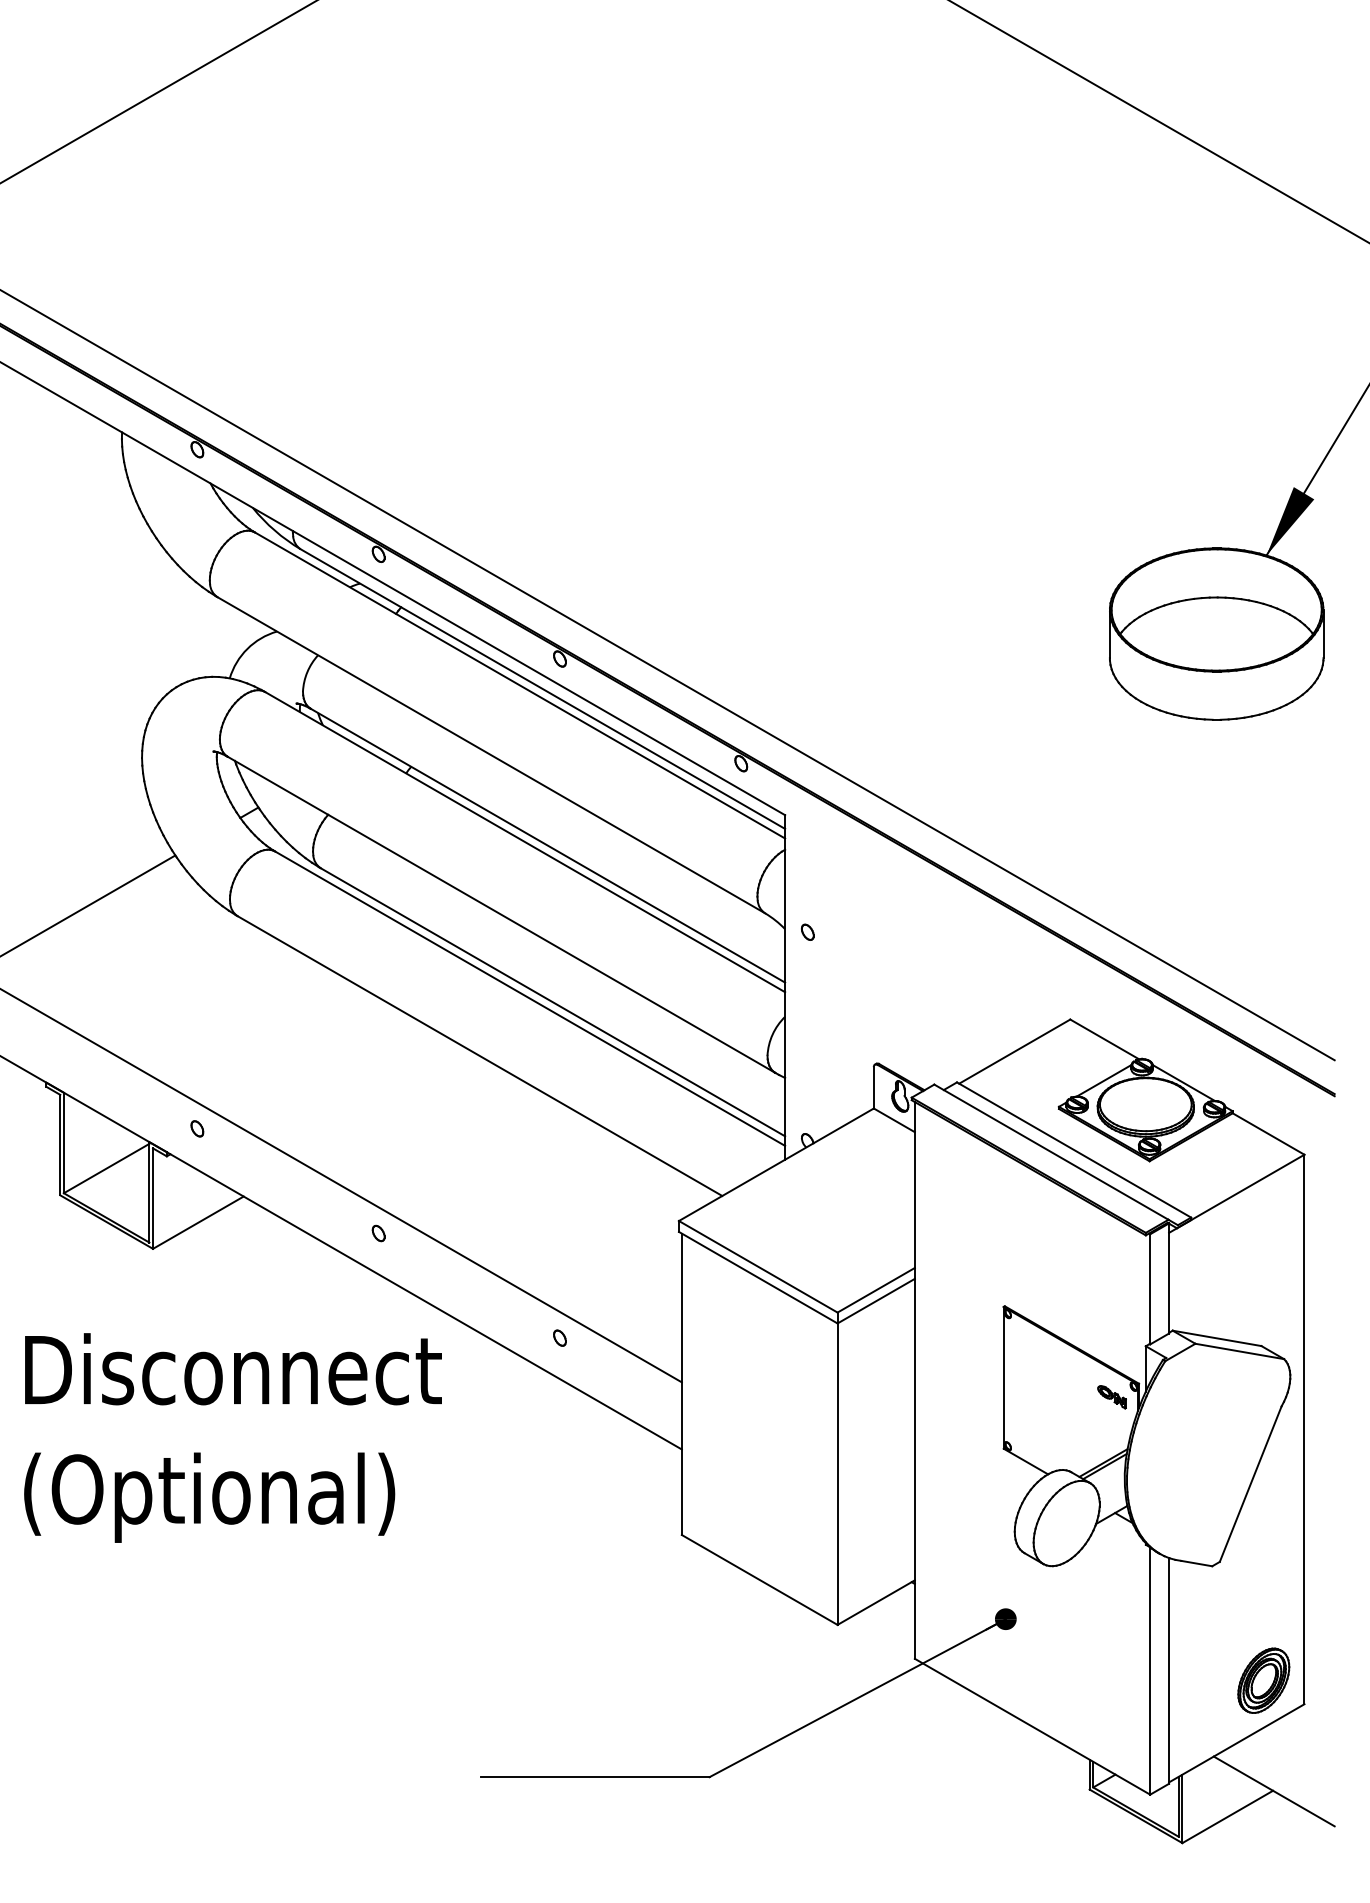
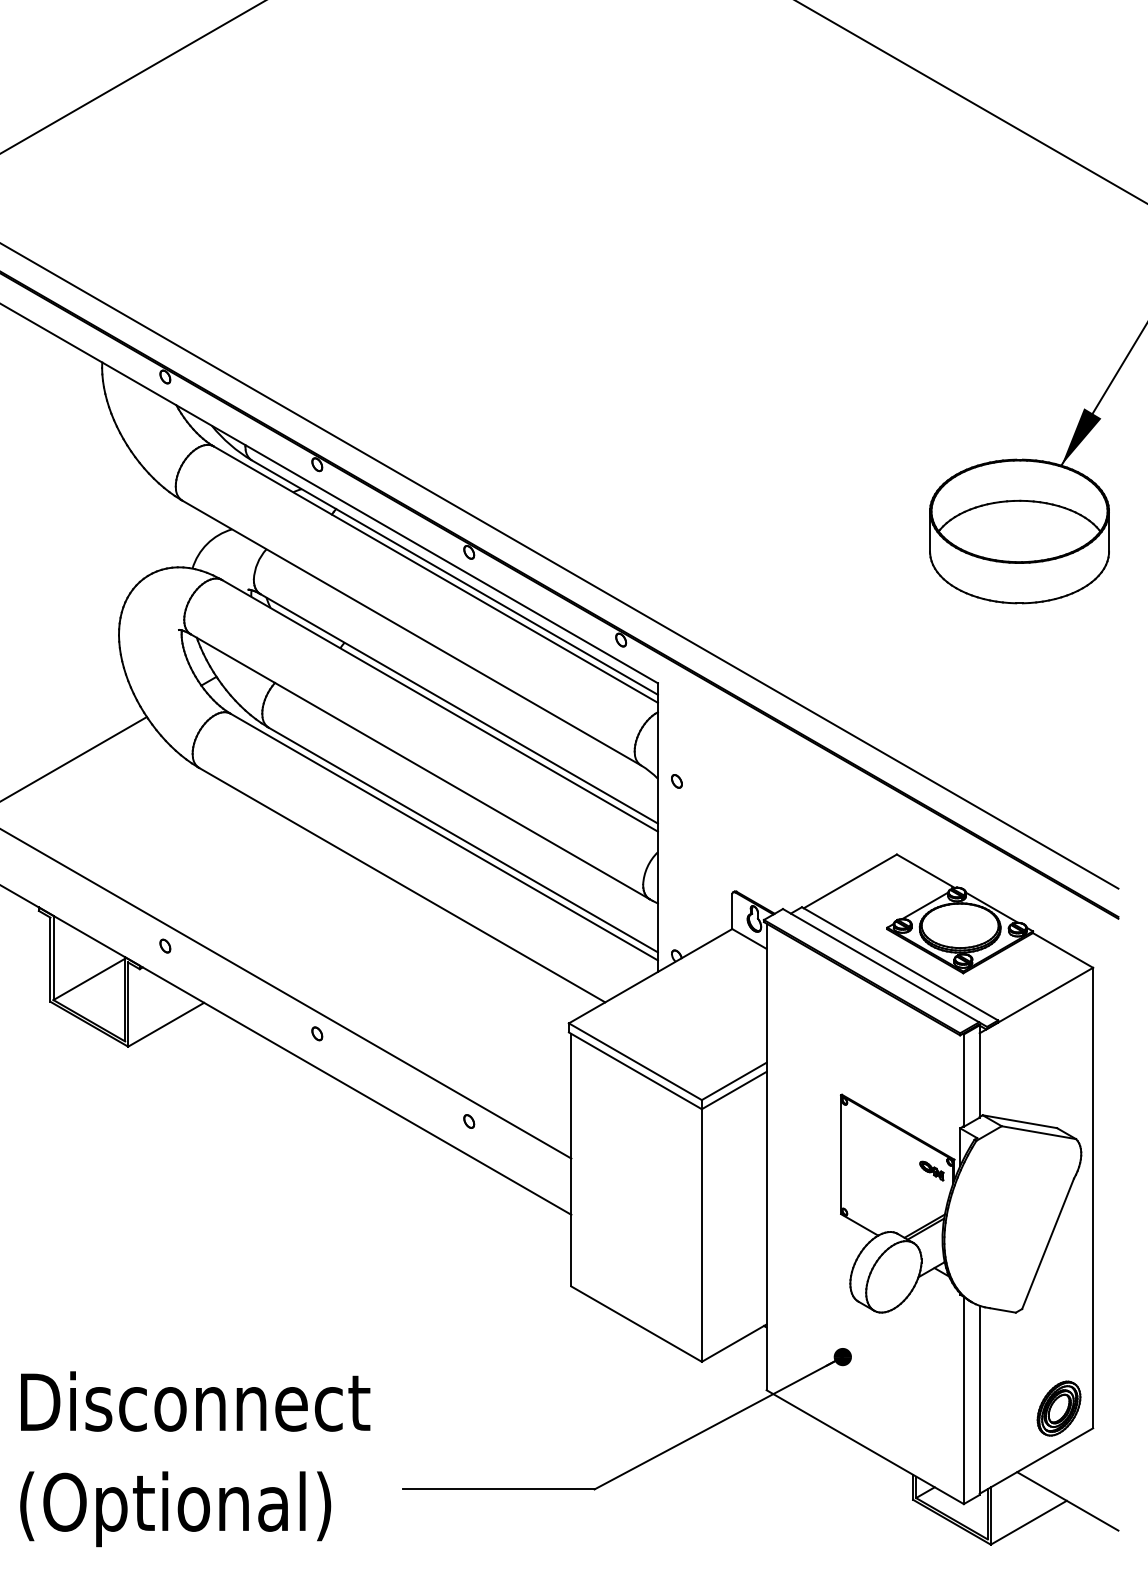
text: (233, 1438) -> (195, 1459), moved

